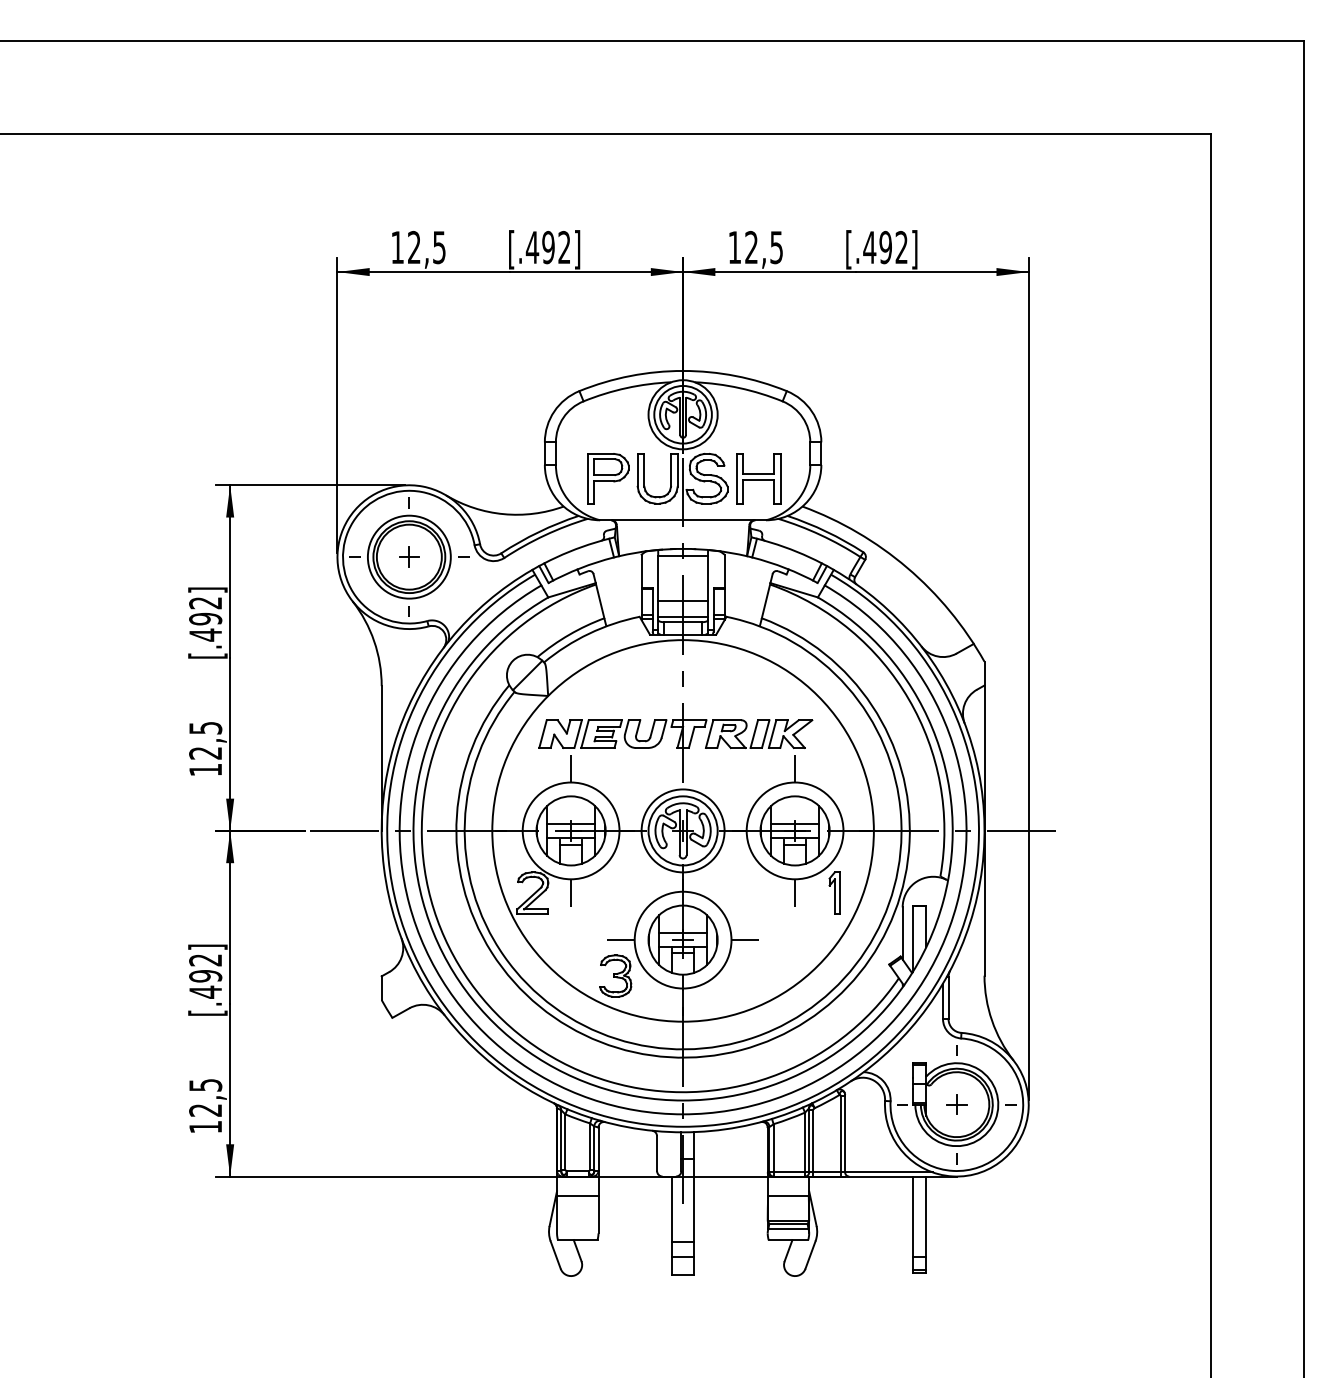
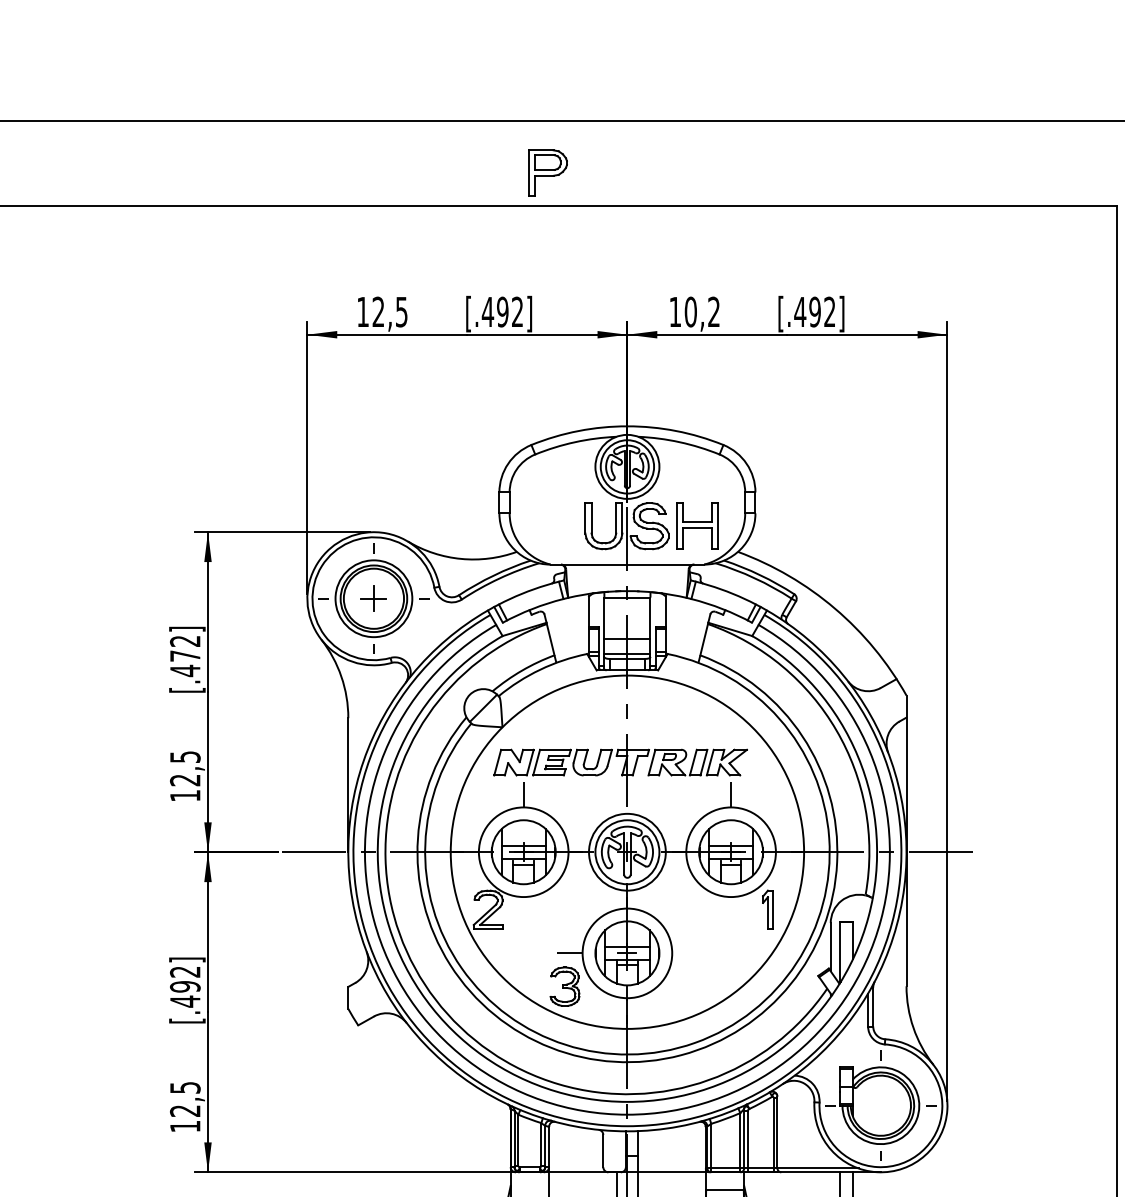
text: (763, 247) -> (701, 312), 12,5 -> 10,2
part: (608, 478) -> (548, 173), moved
part: (409, 556) -> (374, 598), size x1.4
text: (205, 618) -> (185, 655), [.492] -> [.472]
line: (571, 892) -> (524, 909), removed
line: (795, 892) -> (731, 909), removed
line: (745, 940) -> (685, 953), removed
part: (956, 1104) -> (880, 1105), removed
line: (577, 1195) -> (529, 1189), removed

